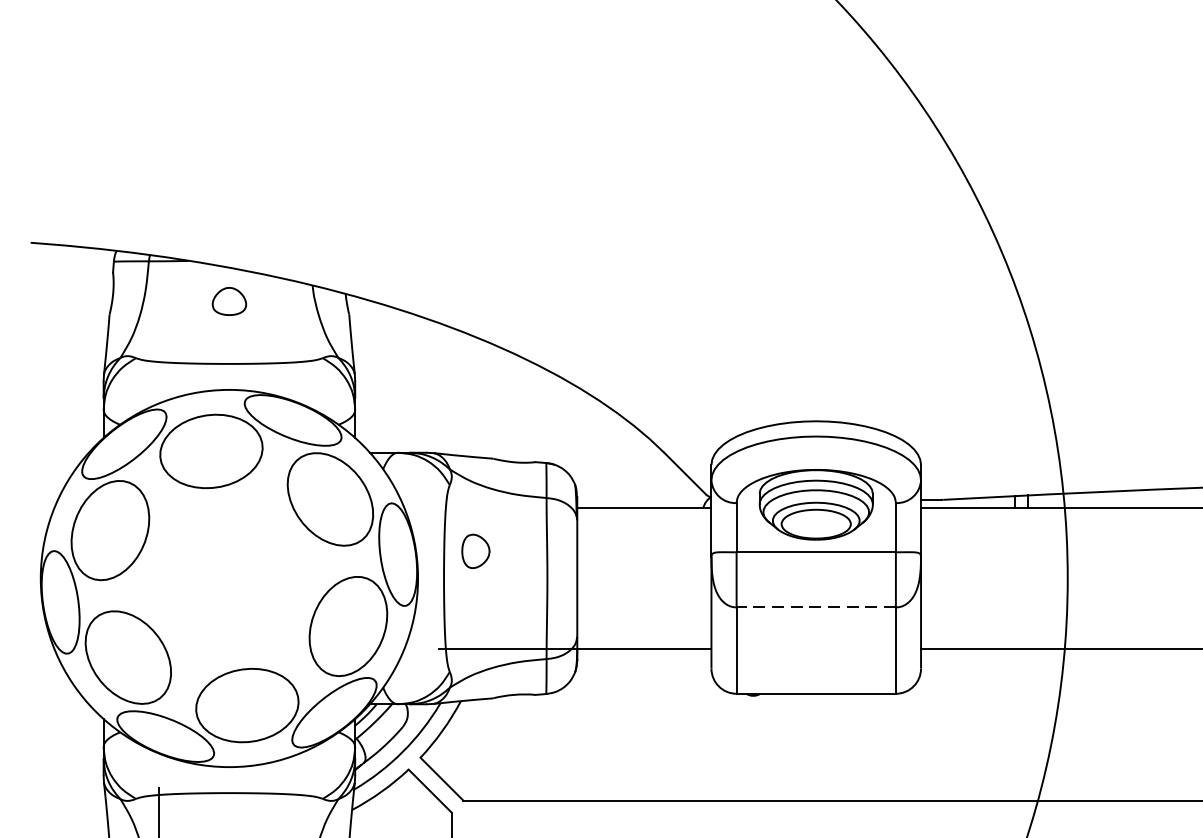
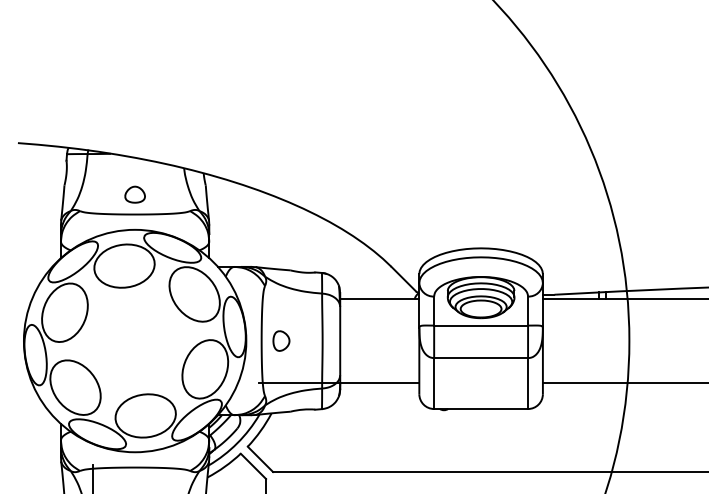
part: (228, 301) -> (134, 194), moved
part: (475, 550) -> (281, 340), moved
line: (816, 608) -> (481, 358), dashed -> solid

